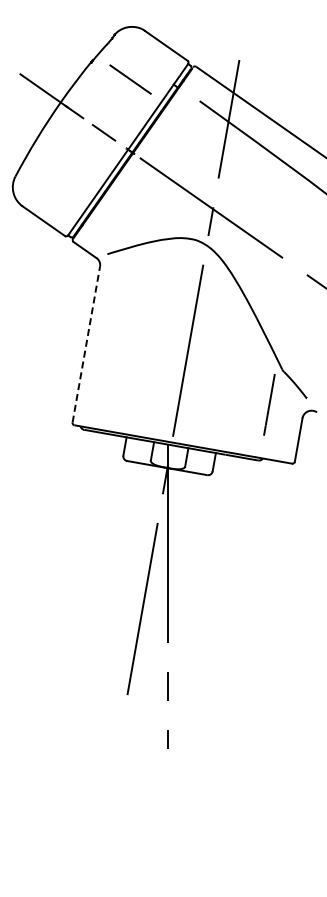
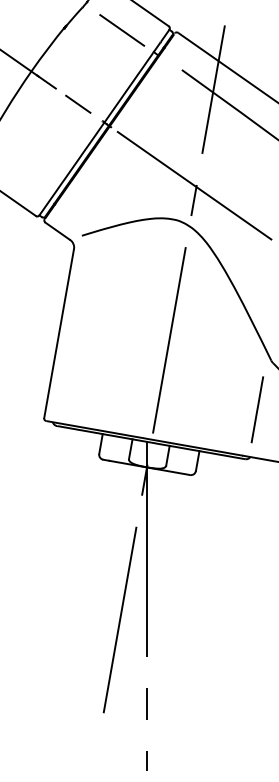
line: (130, 79) -> (122, 30), moved
line: (86, 344) -> (59, 333), dashed -> solid
line: (269, 404) -> (257, 409), moved

